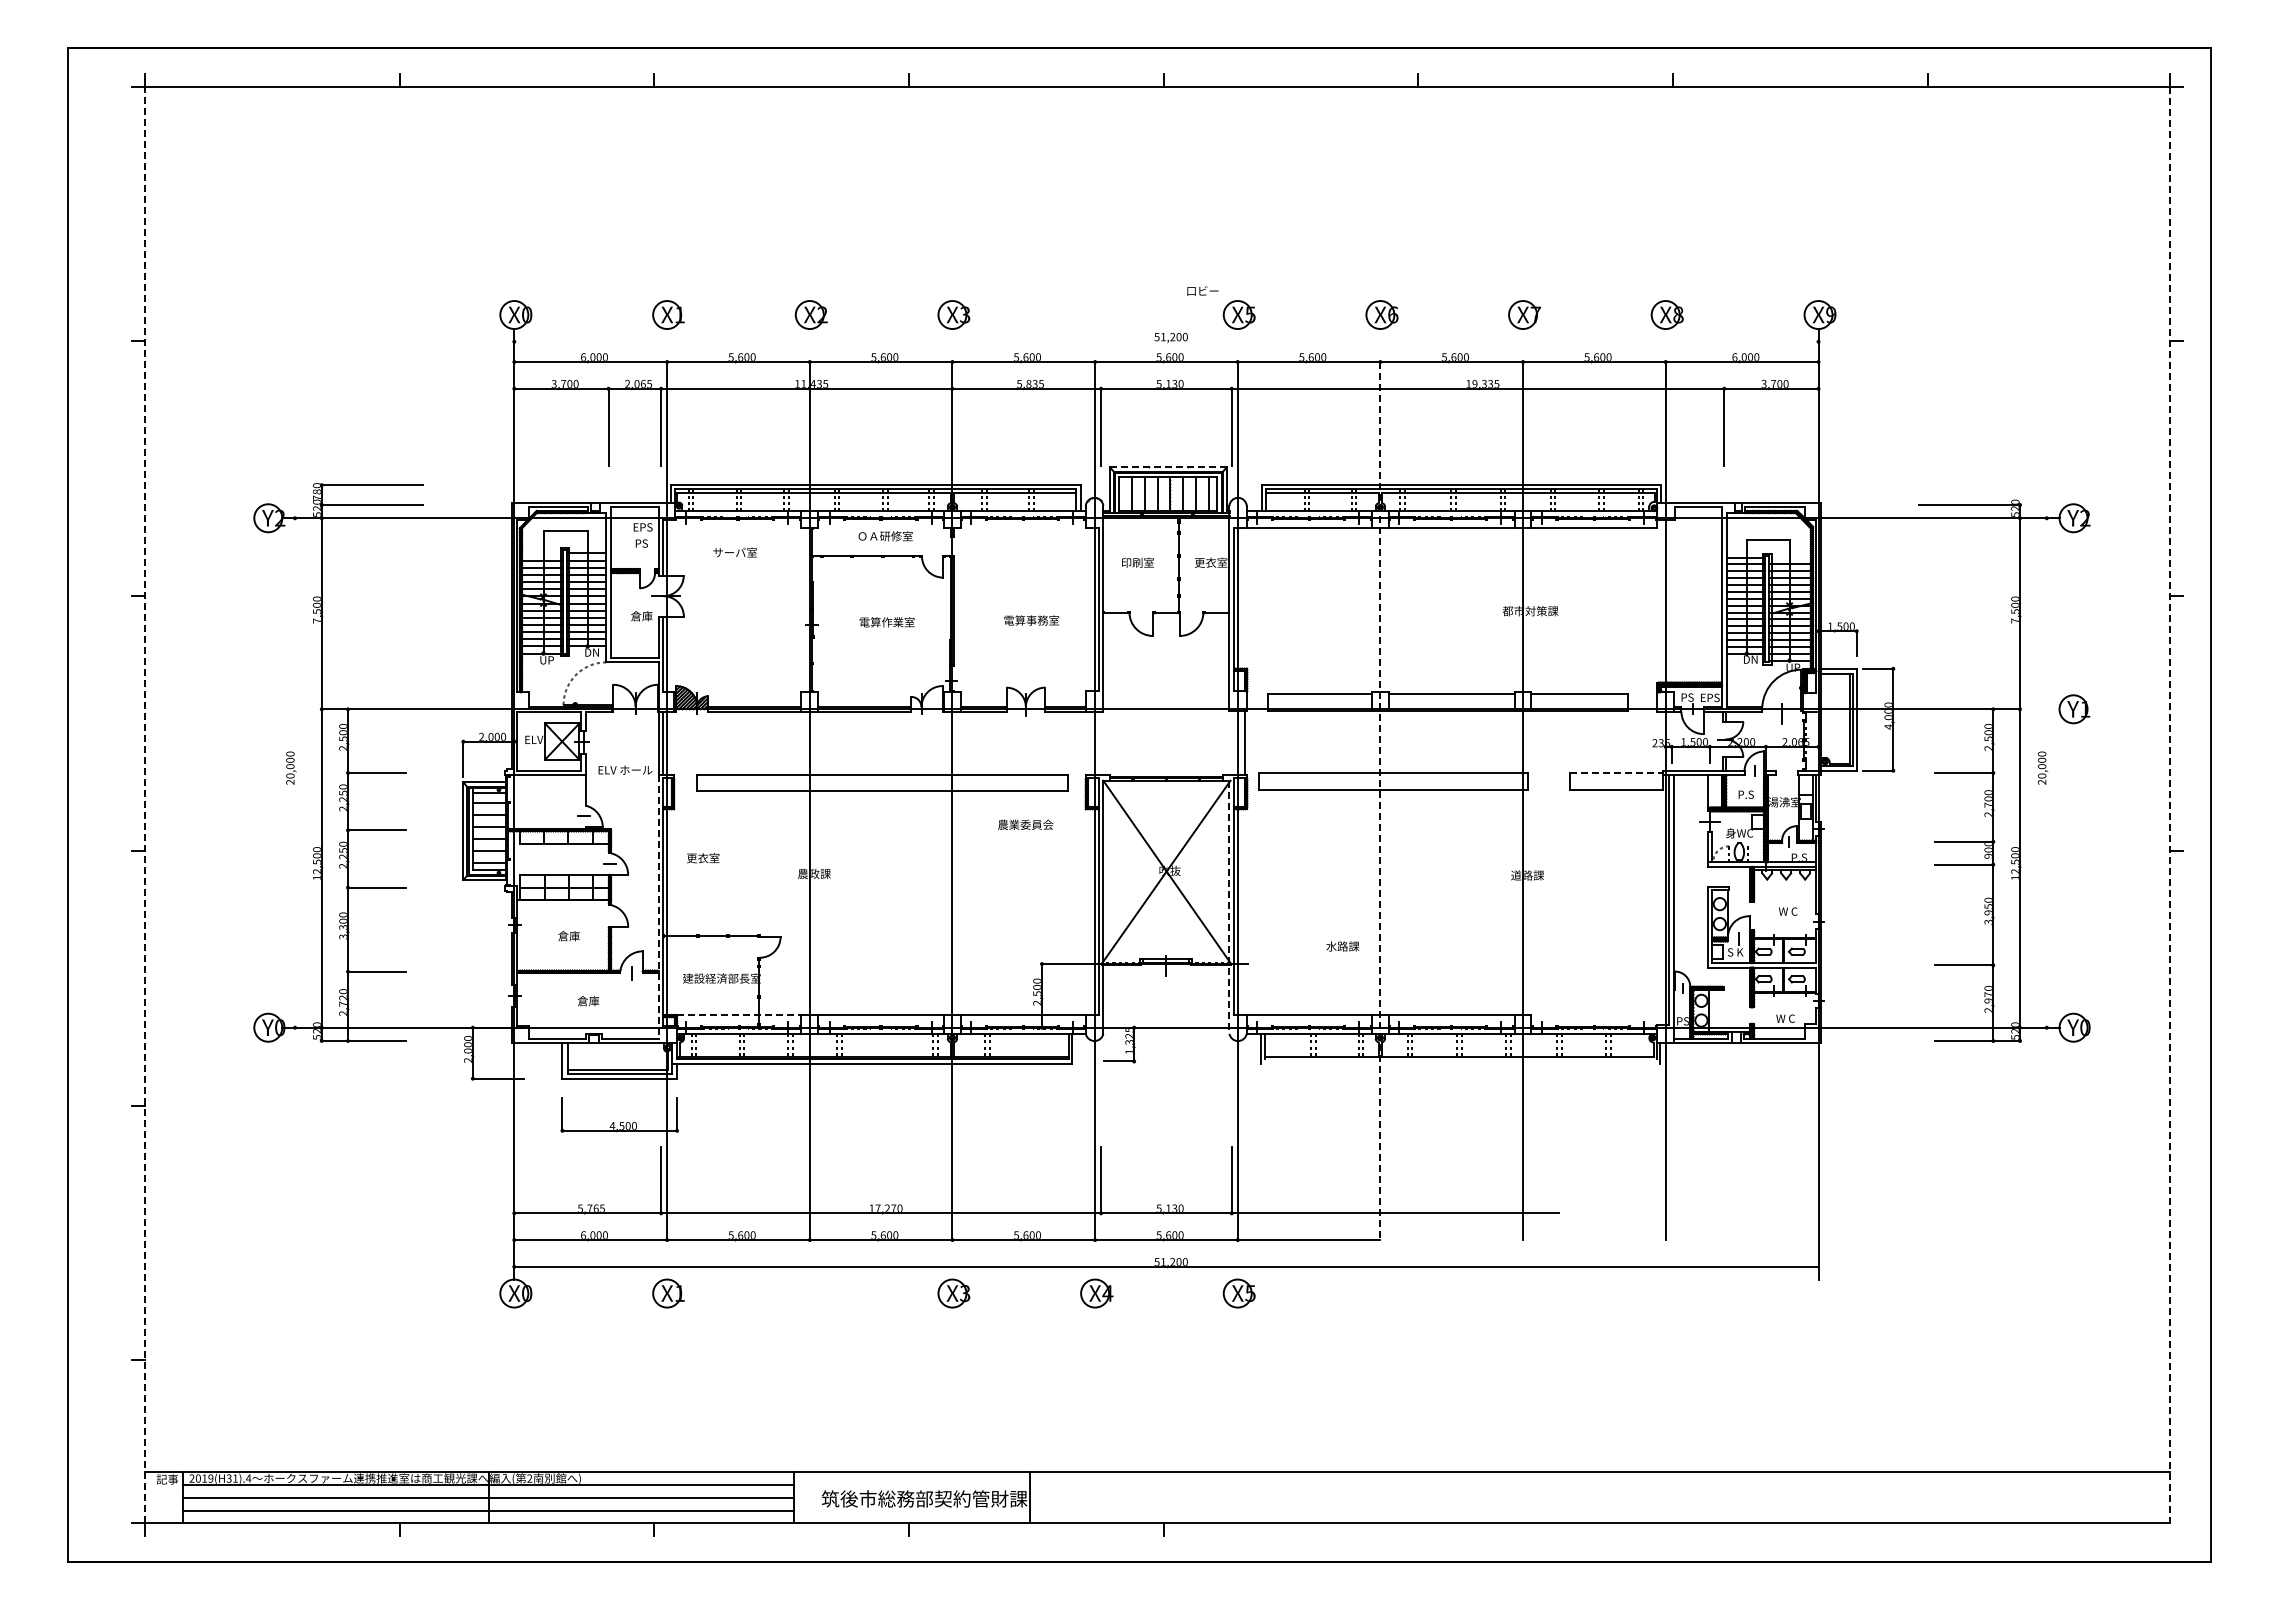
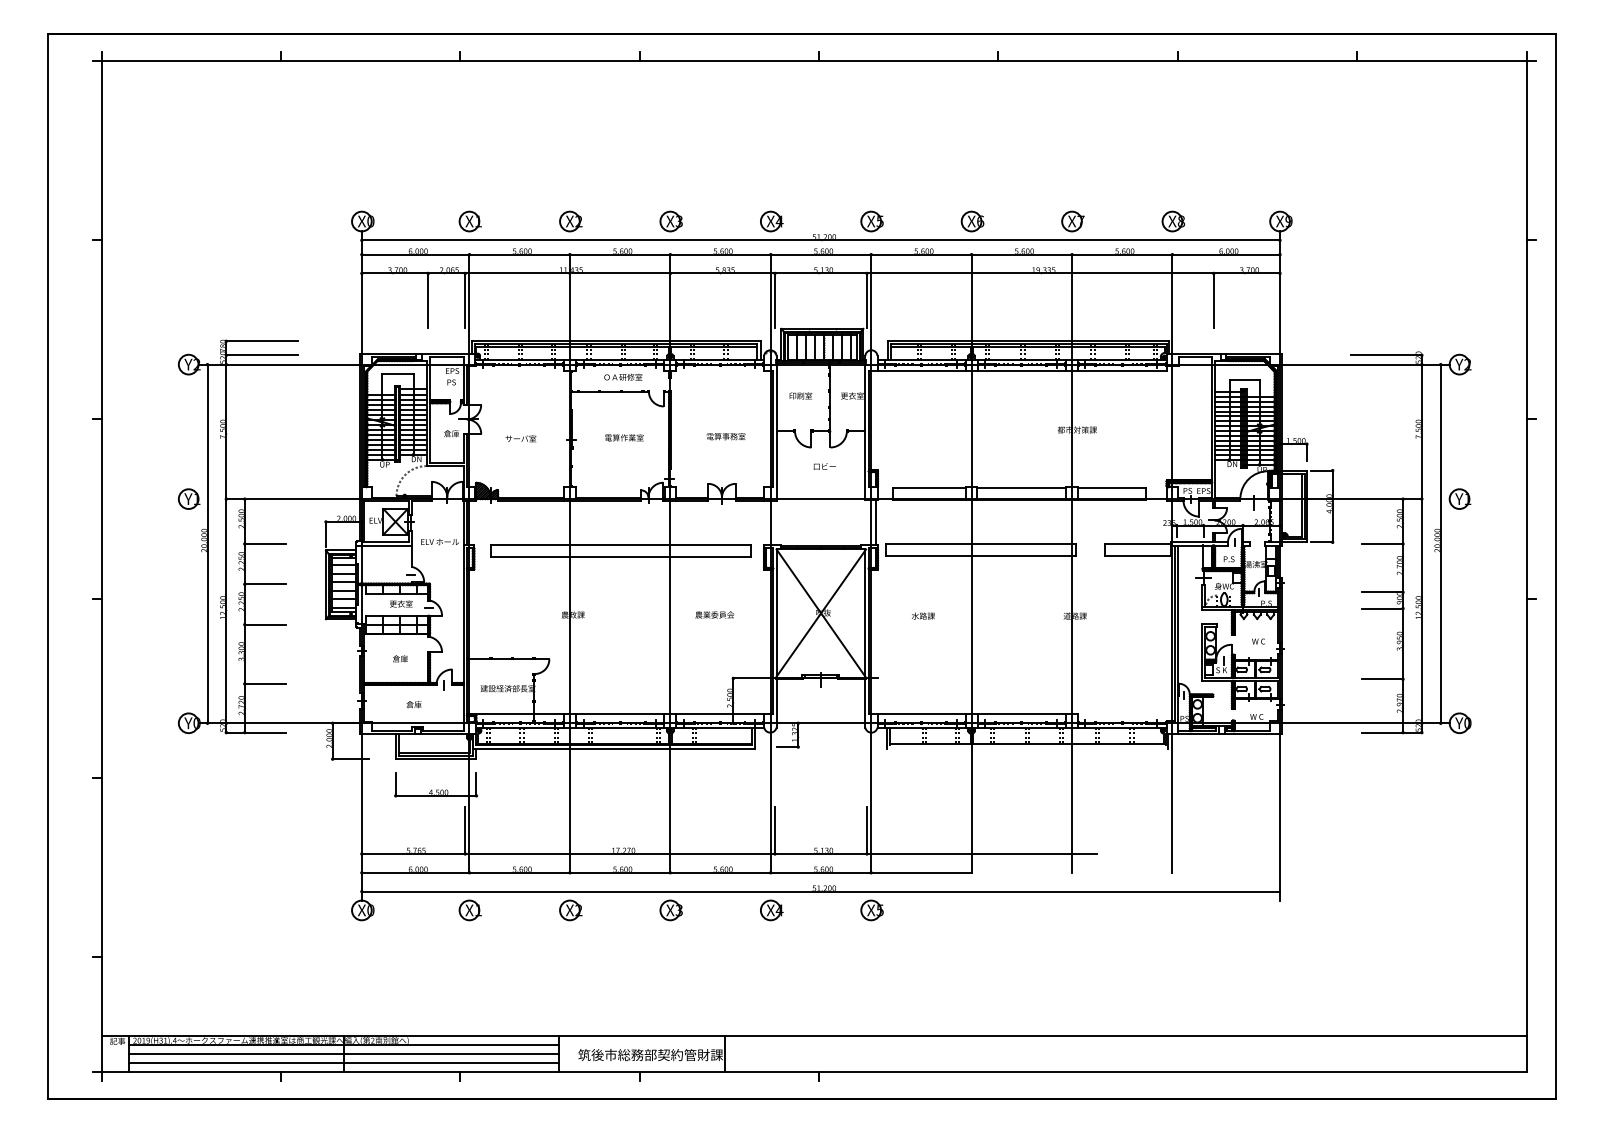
text: (1202, 290) -> (824, 466), moved
part: (1096, 314) -> (771, 221), added
line: (1166, 341) -> (821, 240), added
line: (1168, 467) -> (822, 328), dashed -> solid
text: (734, 552) -> (520, 438), moved
part: (268, 709) -> (188, 499), added
line: (295, 772) -> (207, 543), added
line: (2046, 772) -> (1440, 543), added
line: (1616, 773) -> (1137, 544), dashed -> solid
line: (1380, 801) -> (971, 564), dashed -> solid
line: (144, 804) -> (101, 566), dashed -> solid
line: (2169, 805) -> (1527, 566), dashed -> solid
text: (1025, 824) -> (714, 614), moved
text: (703, 858) -> (401, 604), moved
line: (658, 907) -> (463, 638), dashed -> solid
line: (1229, 907) -> (865, 638), dashed -> solid
text: (1342, 946) -> (923, 616), moved
line: (739, 1015) -> (520, 714), dashed -> solid
part: (810, 1293) -> (570, 910), added

